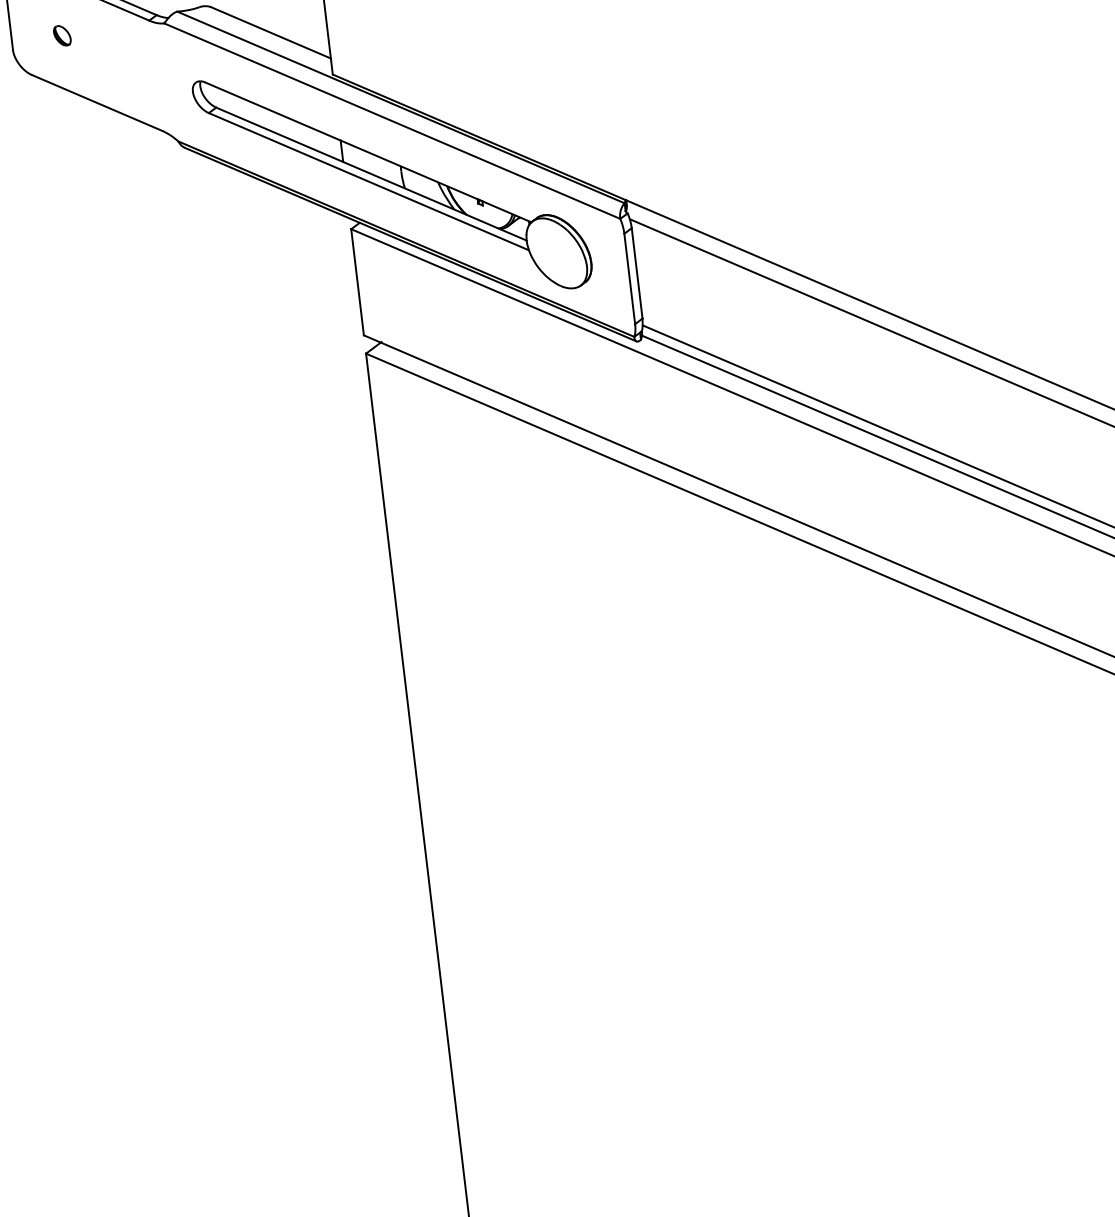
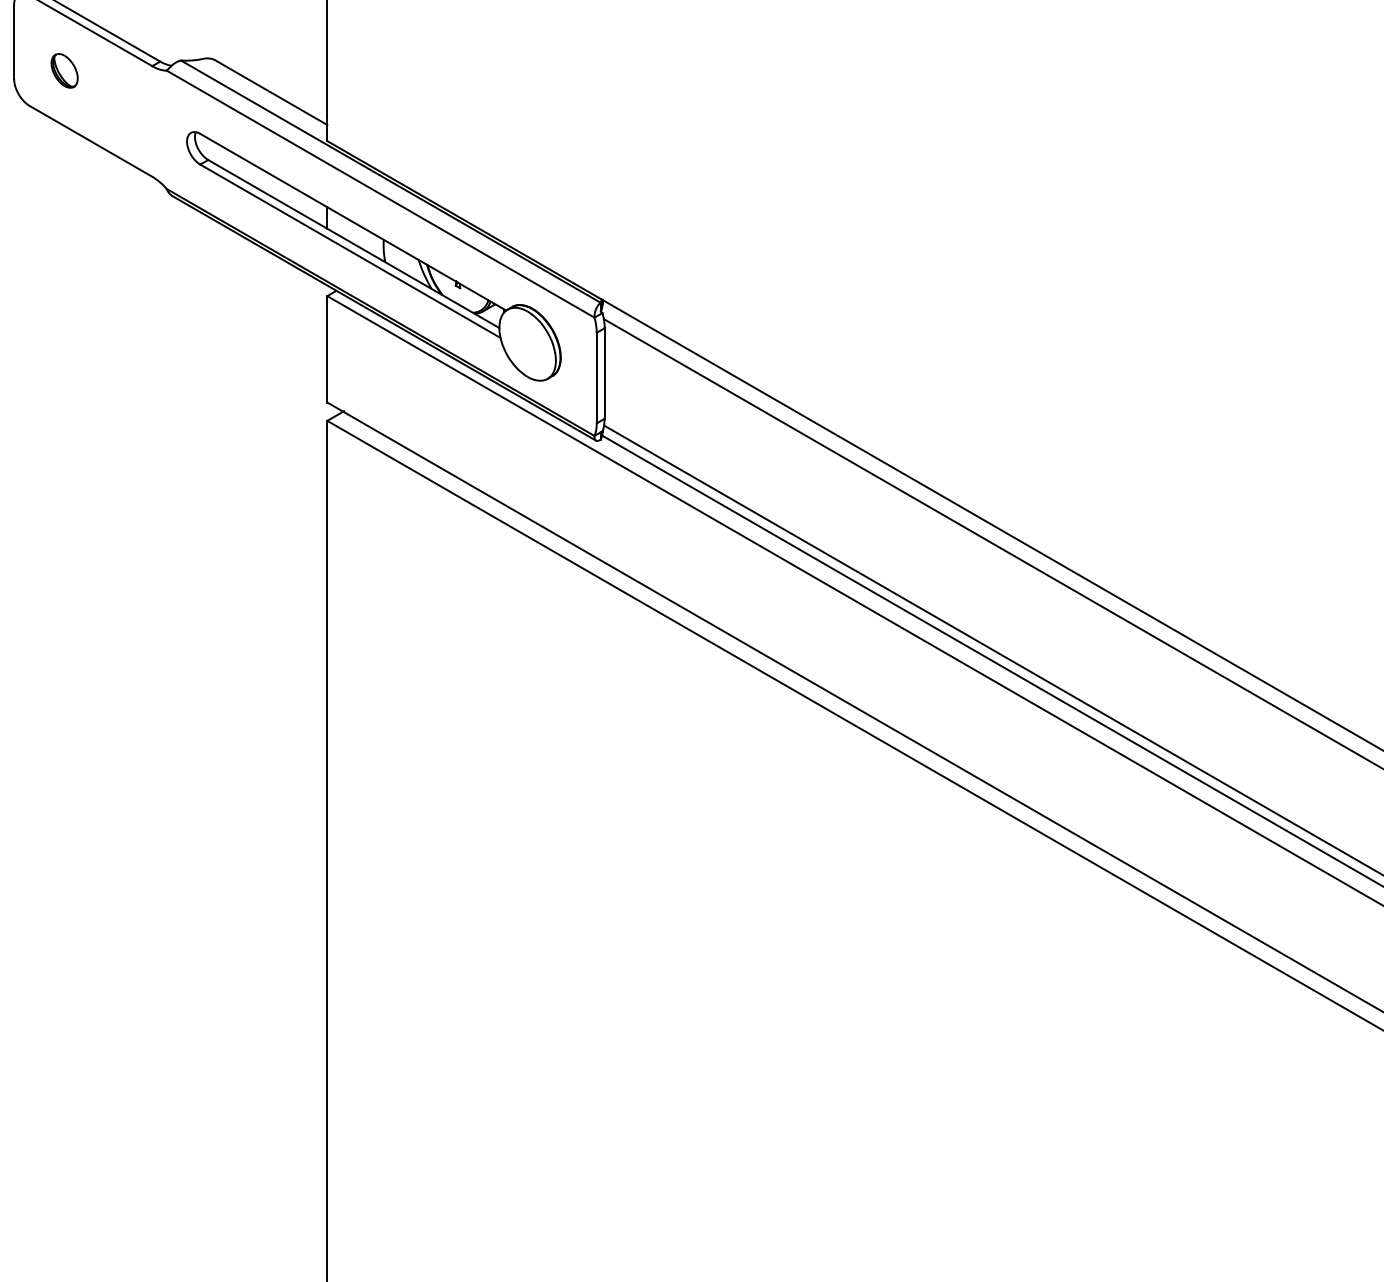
part: (62, 35) -> (64, 70), size x1.67

